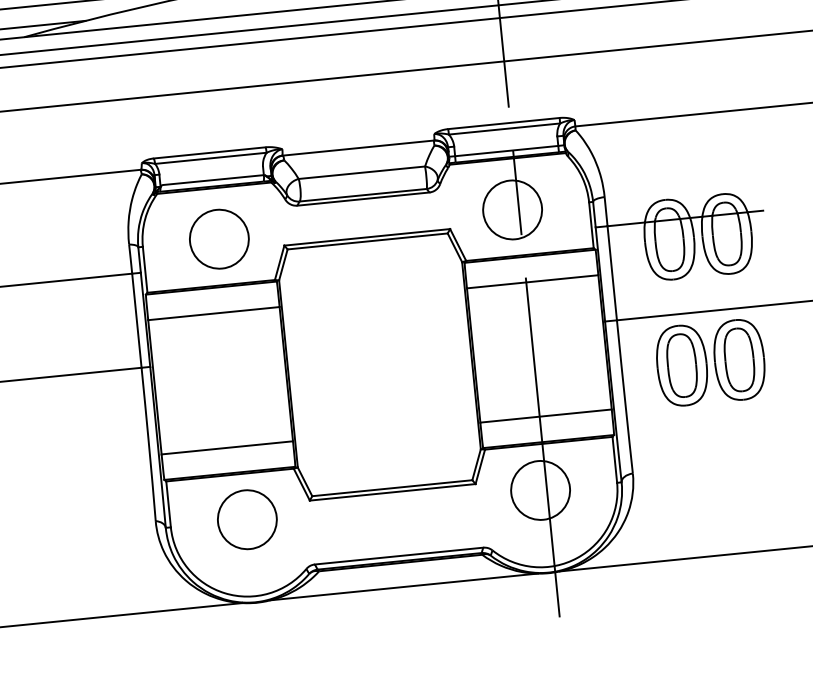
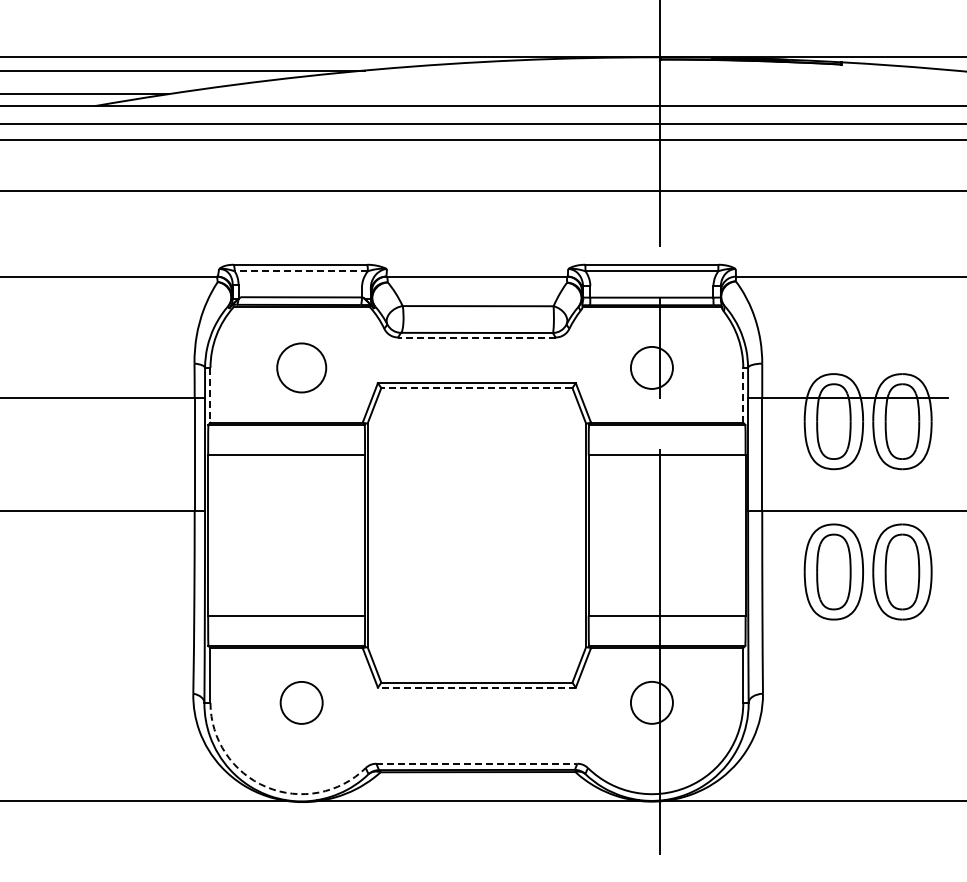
line: (211, 158) -> (301, 271), solid -> dashed
line: (363, 199) -> (476, 337), solid -> dashed
circle: (512, 209) -> (651, 367), size x0.6
line: (591, 224) -> (743, 394), solid -> dashed
circle: (219, 238) -> (301, 367), size x0.7
line: (367, 241) -> (476, 388), solid -> dashed
line: (145, 269) -> (210, 395), solid -> dashed
circle: (540, 490) -> (651, 702), size x0.6
line: (392, 492) -> (476, 687), solid -> dashed
circle: (247, 519) -> (301, 702), size x0.6
line: (399, 555) -> (477, 763), solid -> dashed
arc: (224, 593) -> (266, 787), solid -> dashed

